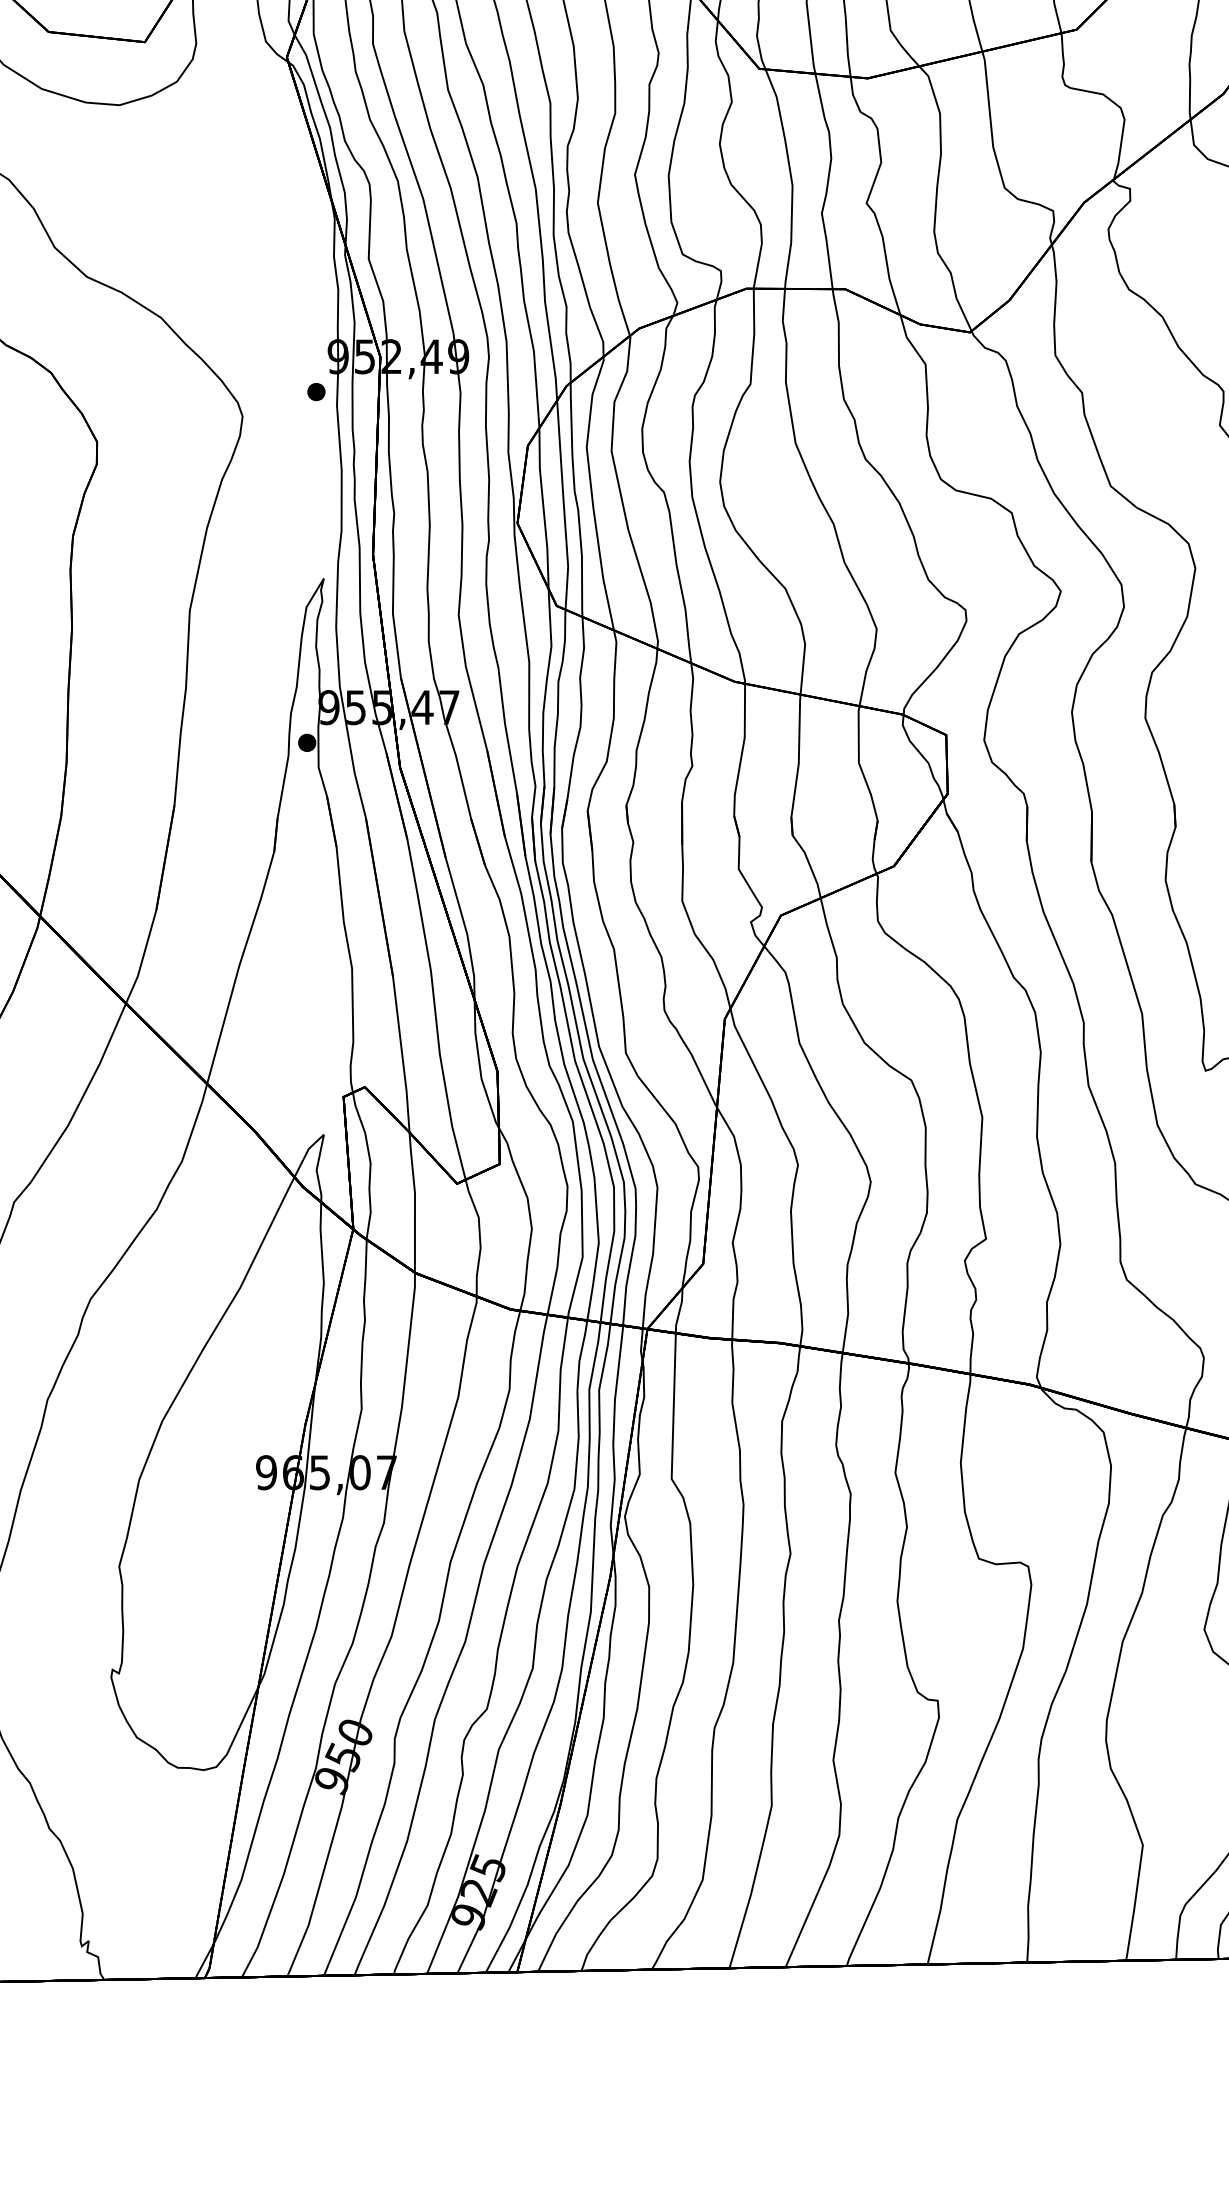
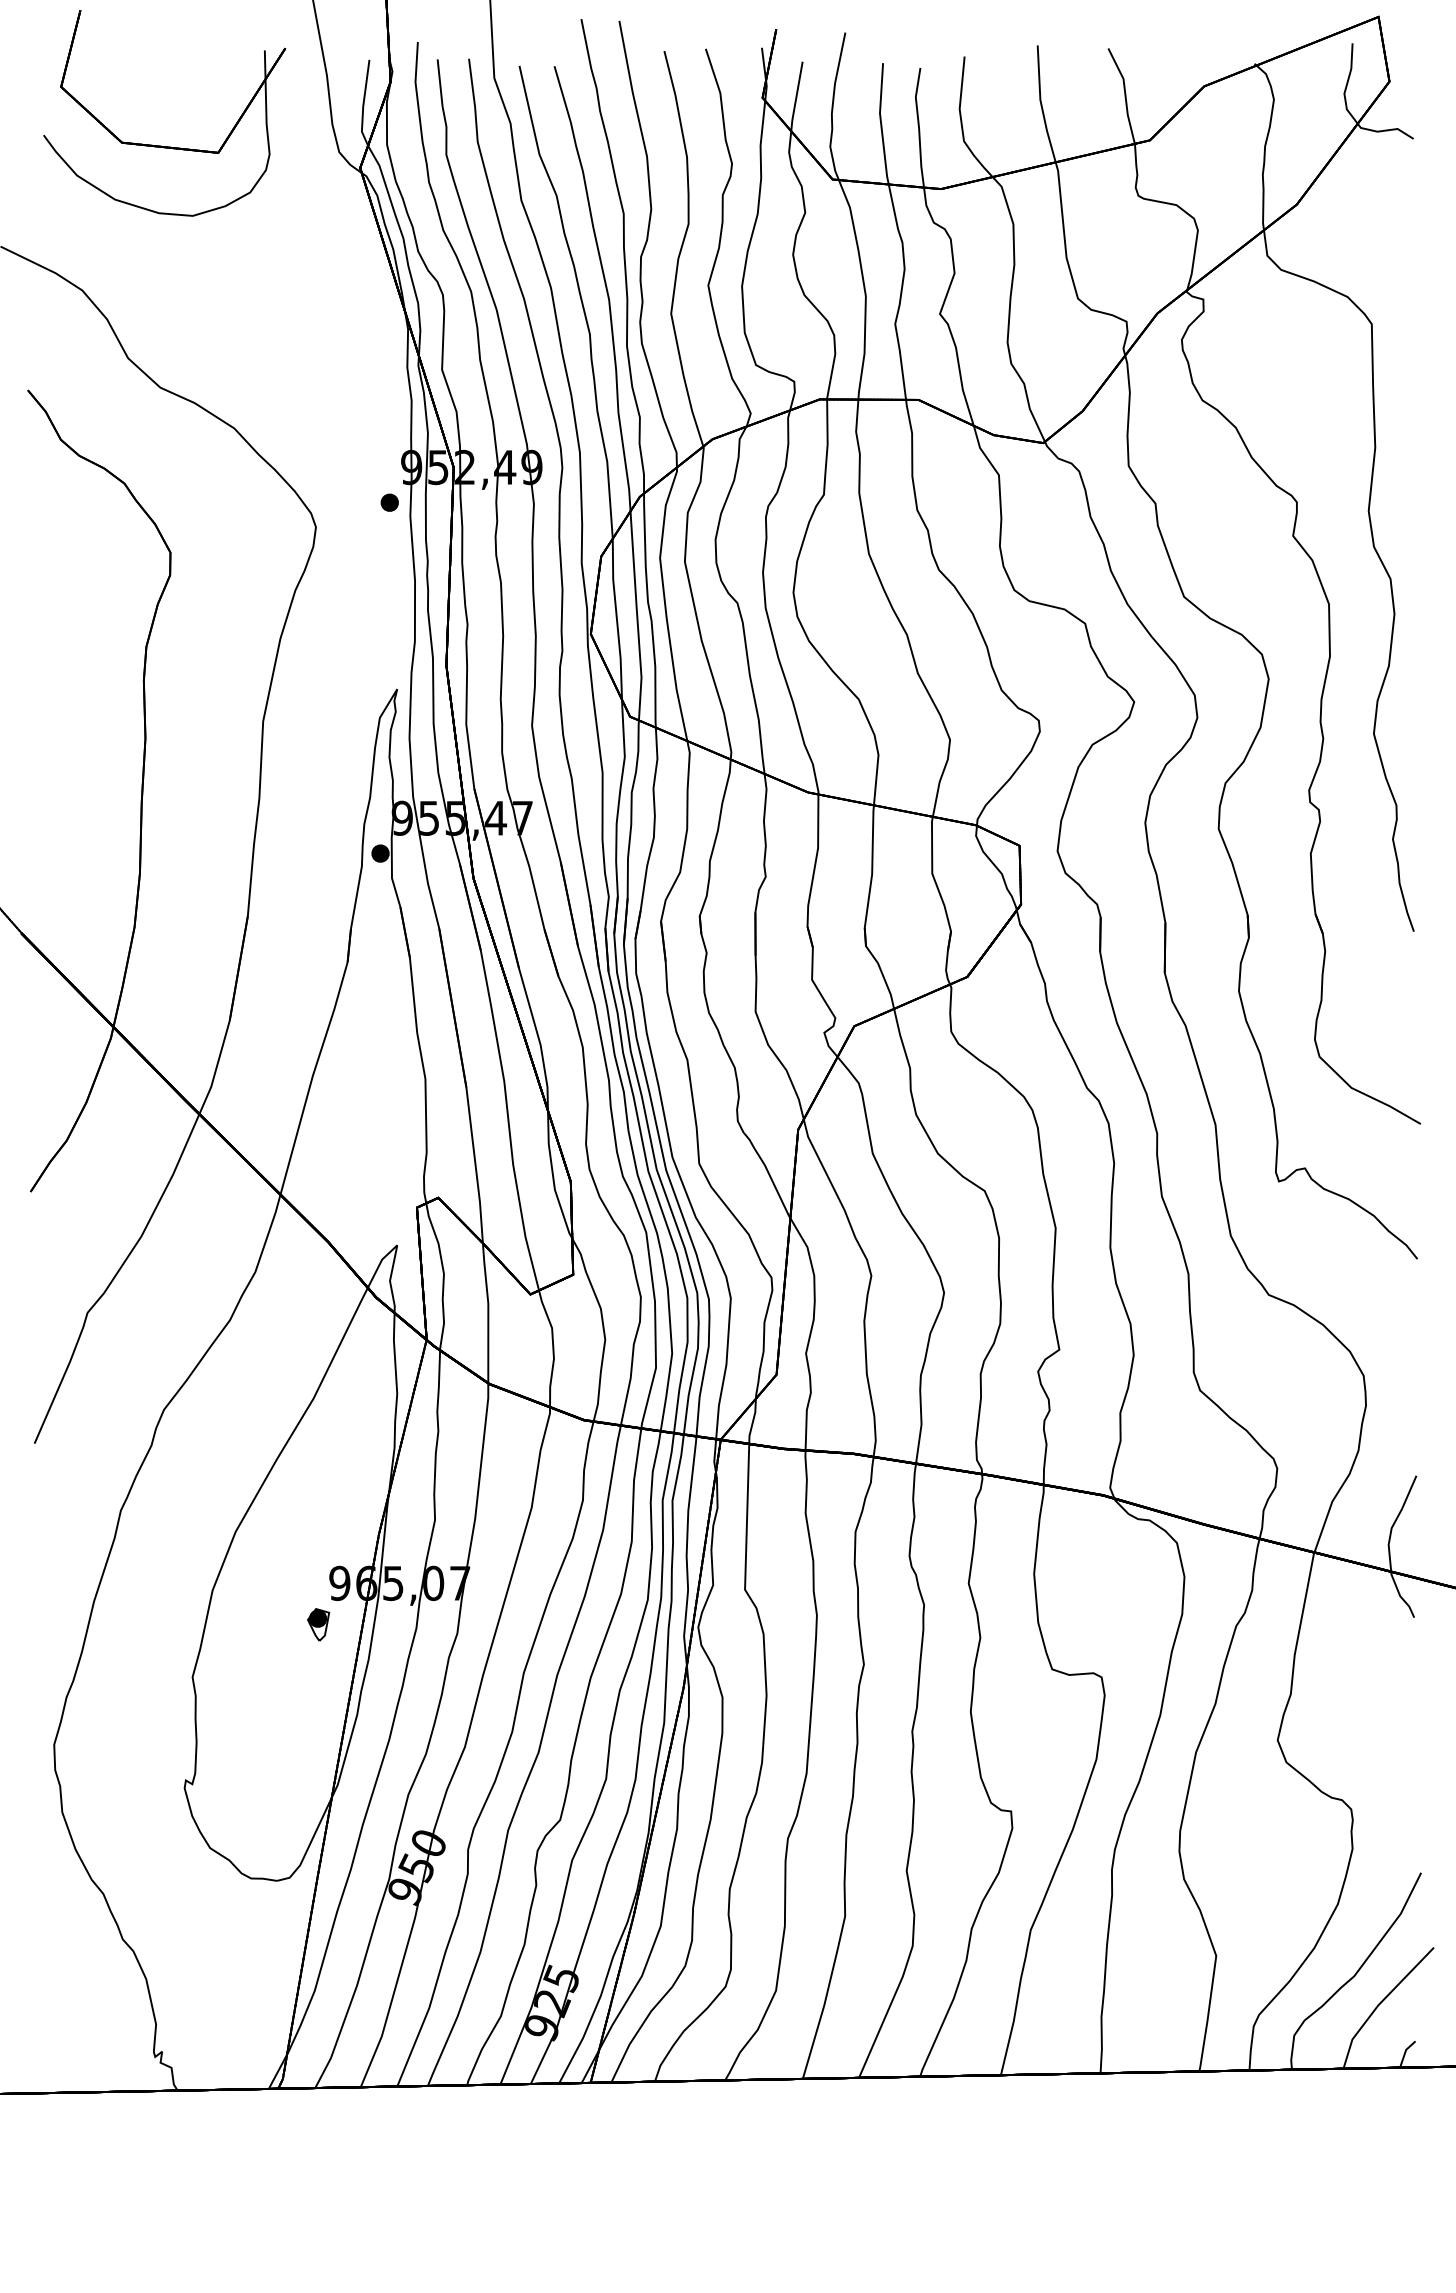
part: (245, 1513) -> (318, 1624), added

